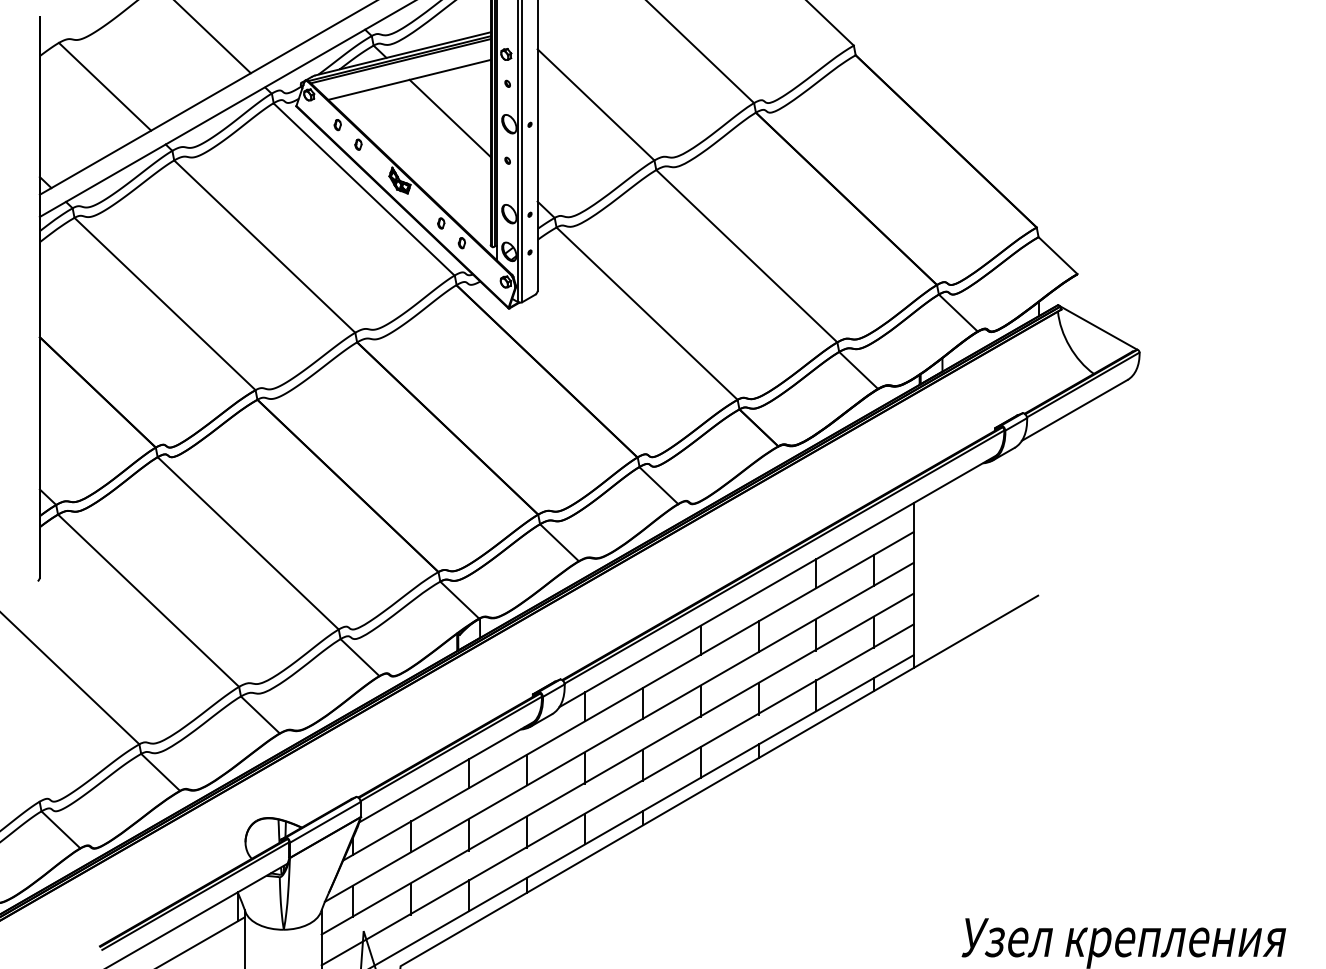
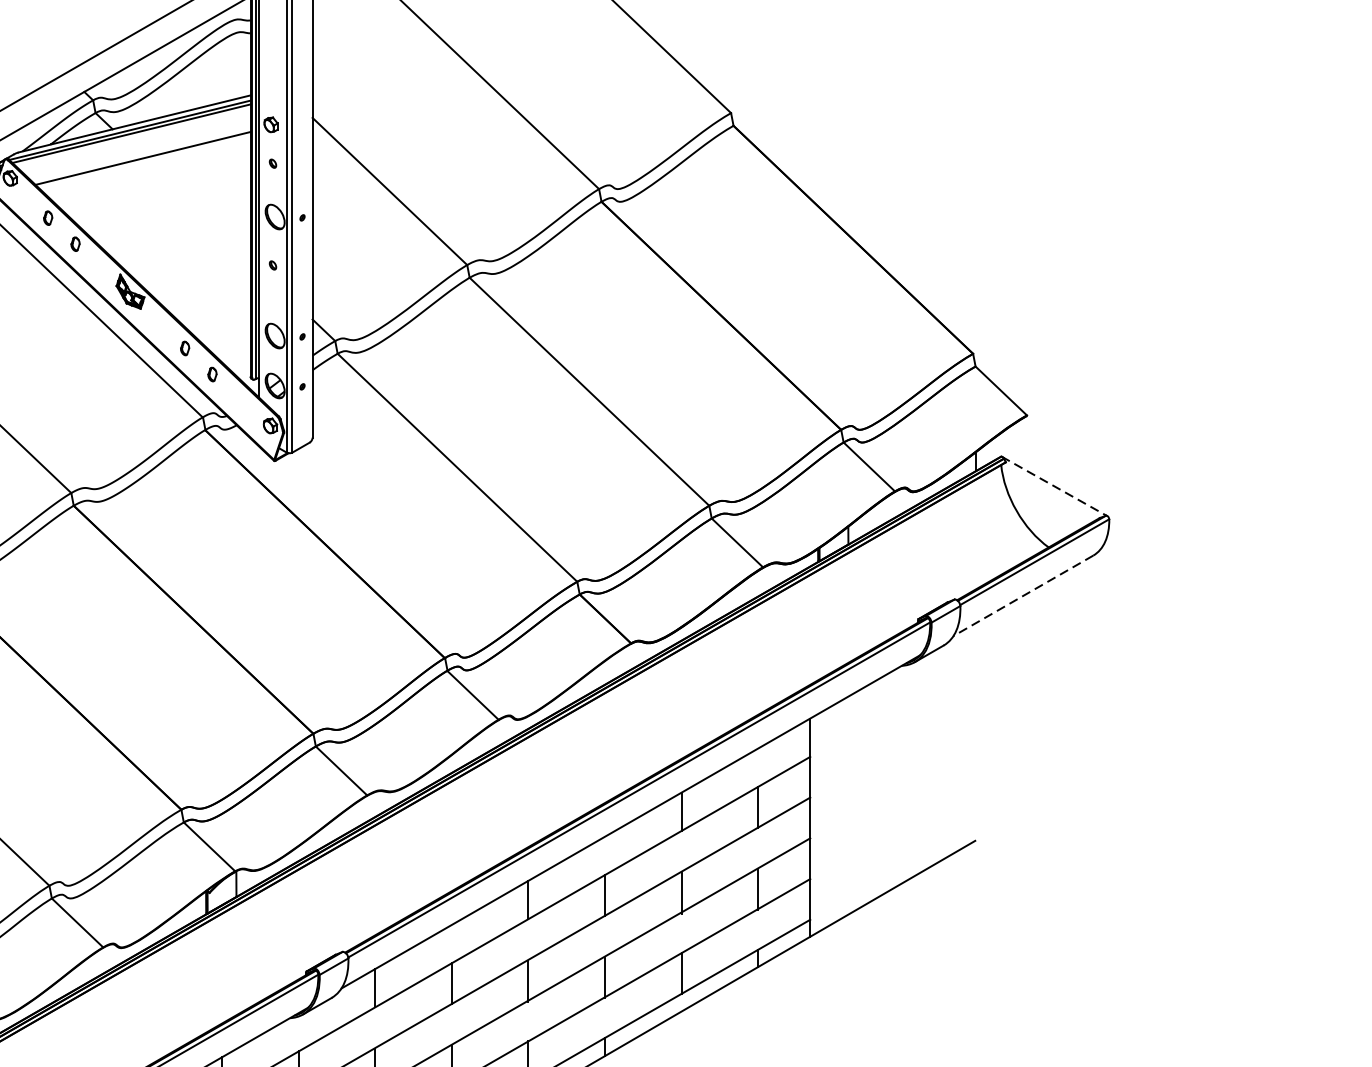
line: (449, 118) -> (195, 209), removed
line: (1098, 327) -> (1054, 486), solid -> dashed
line: (1074, 410) -> (1023, 595), solid -> dashed

